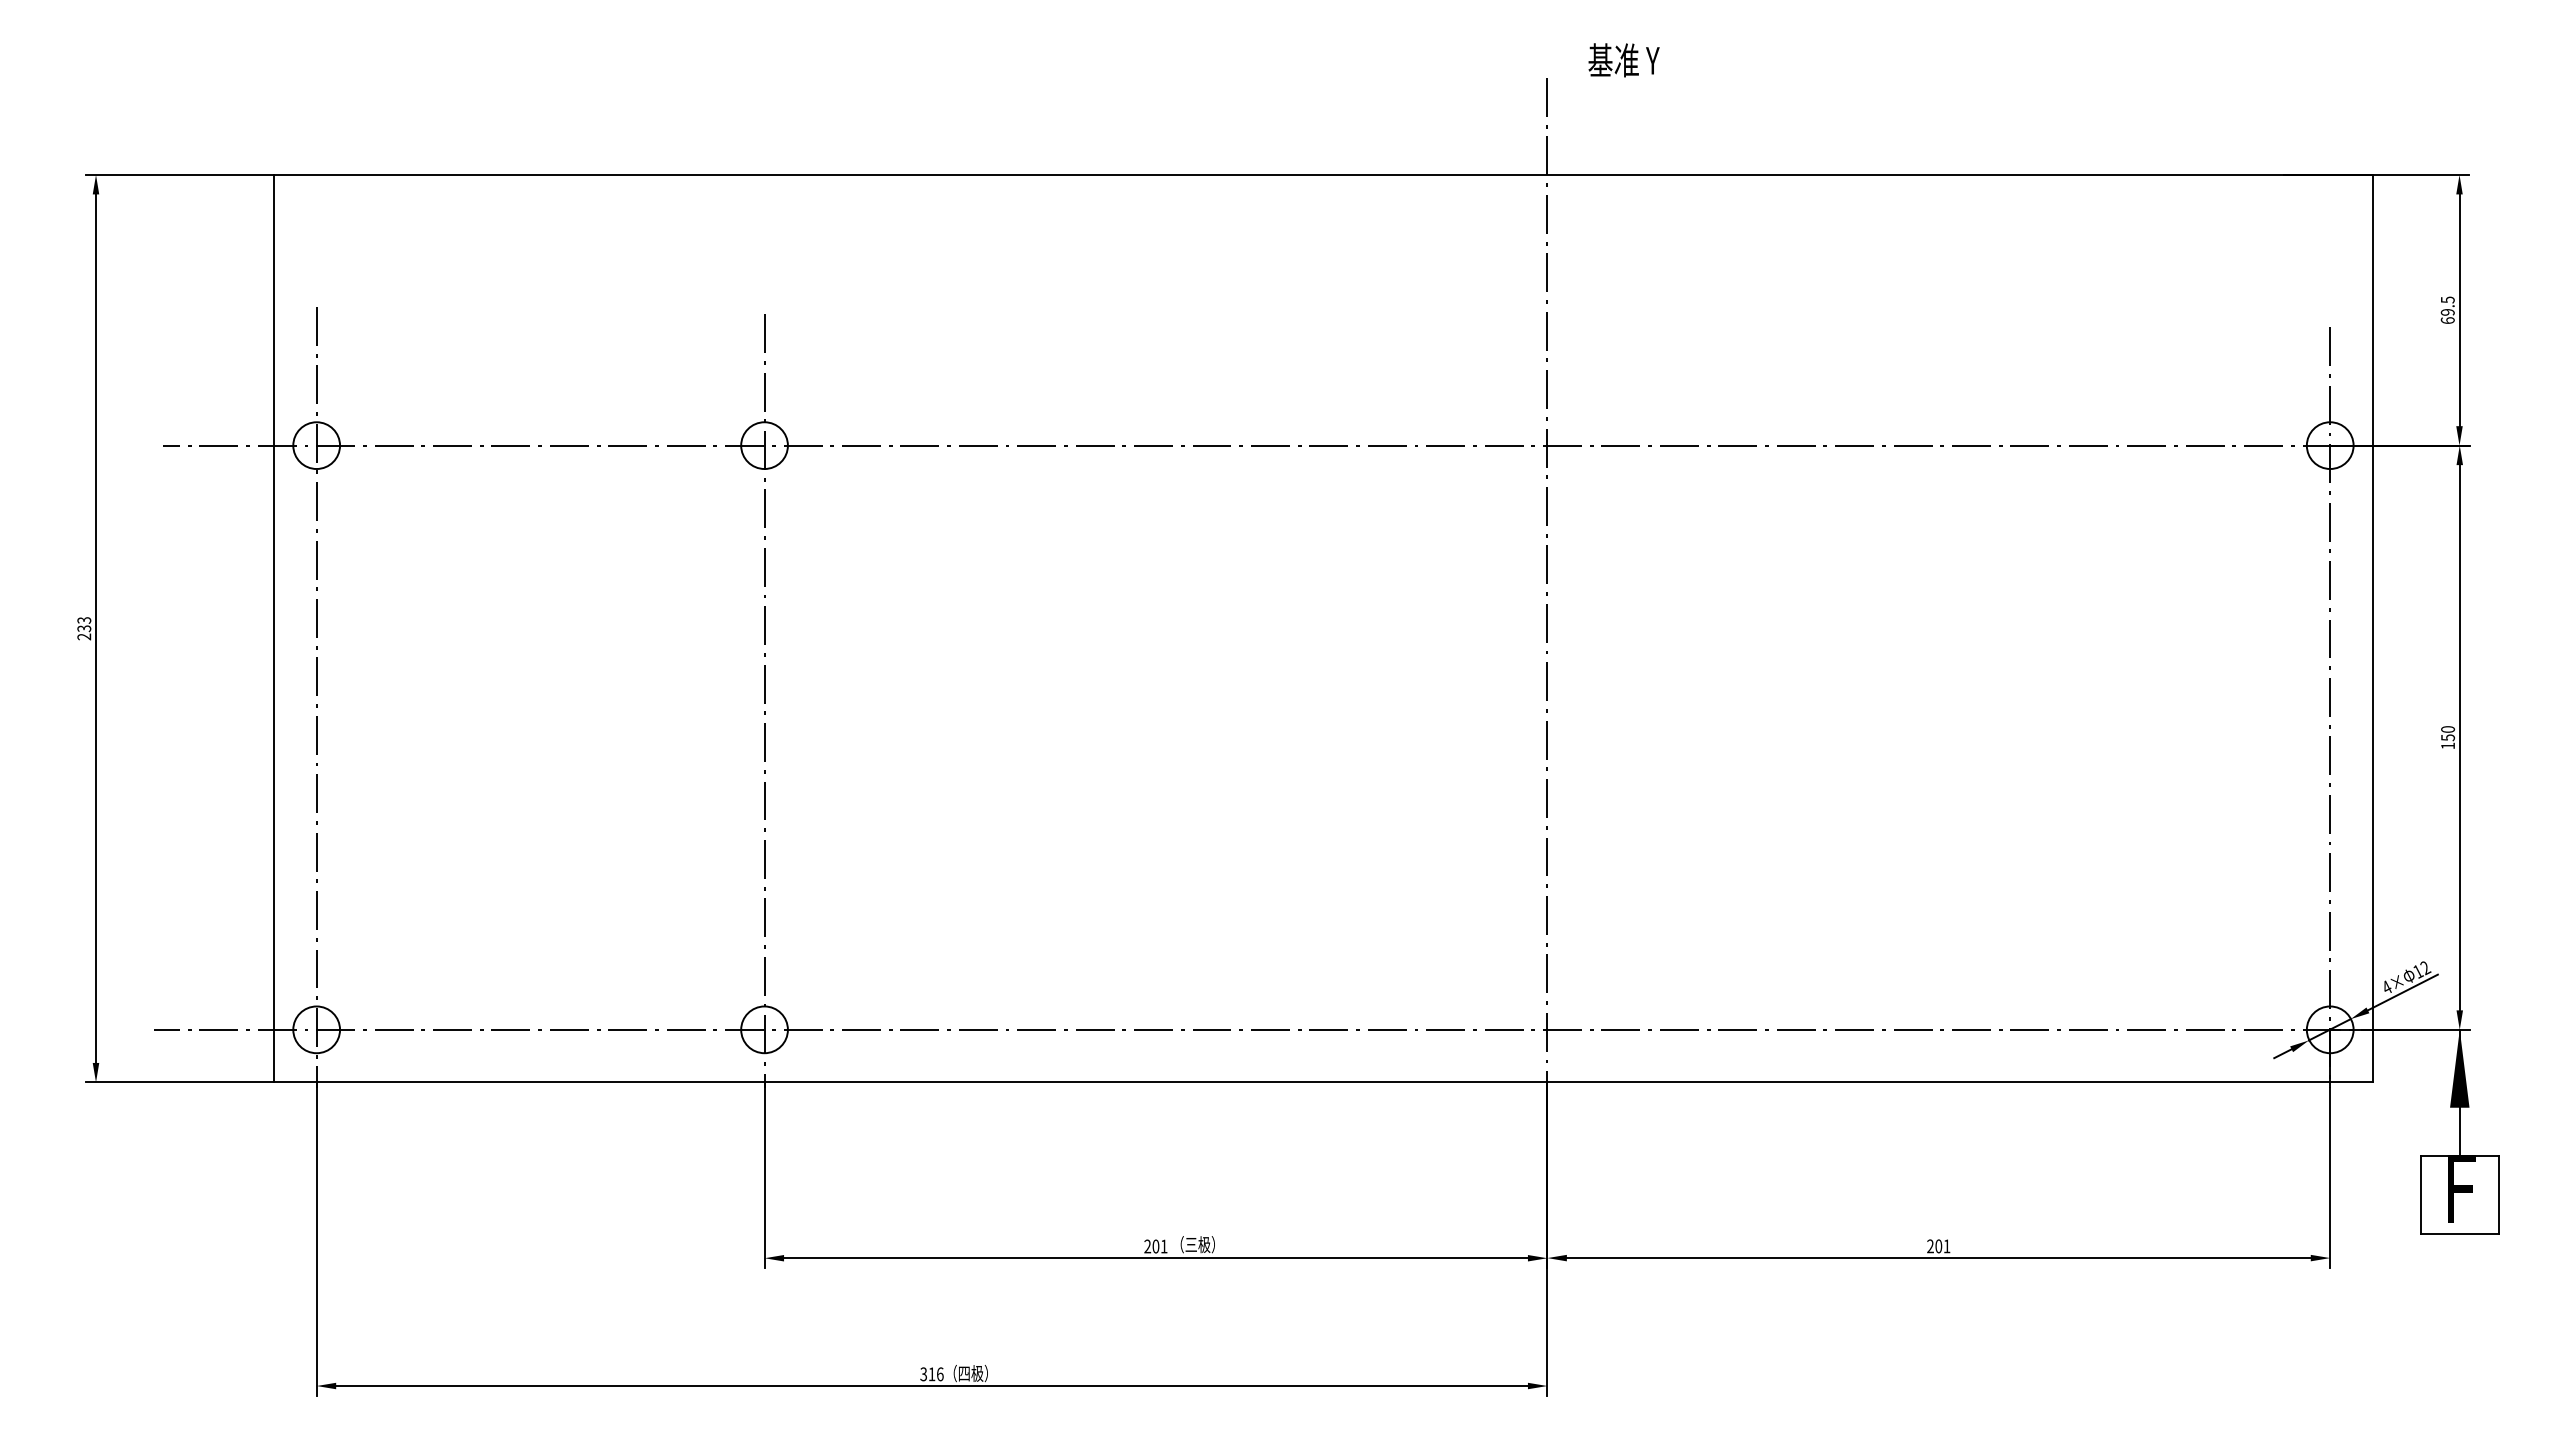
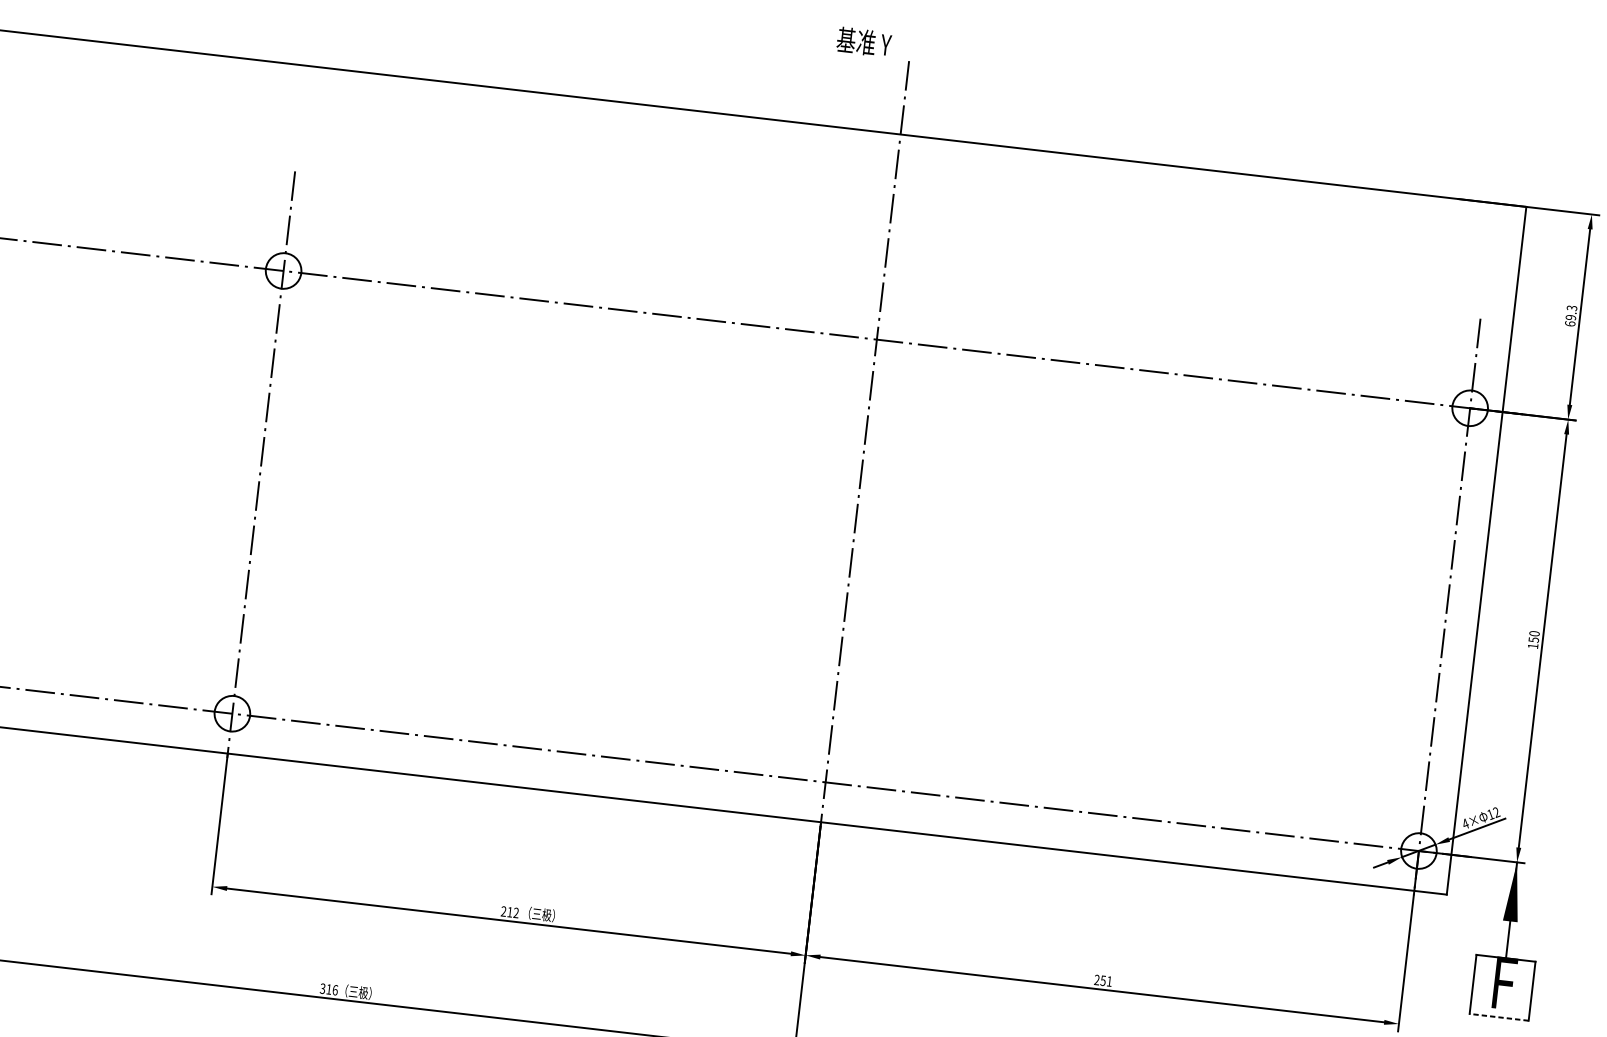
text: (1623, 60) -> (863, 42), moved
text: (2447, 299) -> (1571, 307), 69.5 -> 69.3
line: (2459, 1234) -> (1498, 1017), solid -> dashed
text: (1159, 1246) -> (512, 912), 201 -> 212
text: (1938, 1246) -> (1103, 980), 201 -> 251
text: (963, 1373) -> (353, 991), （四极） -> （三极）

